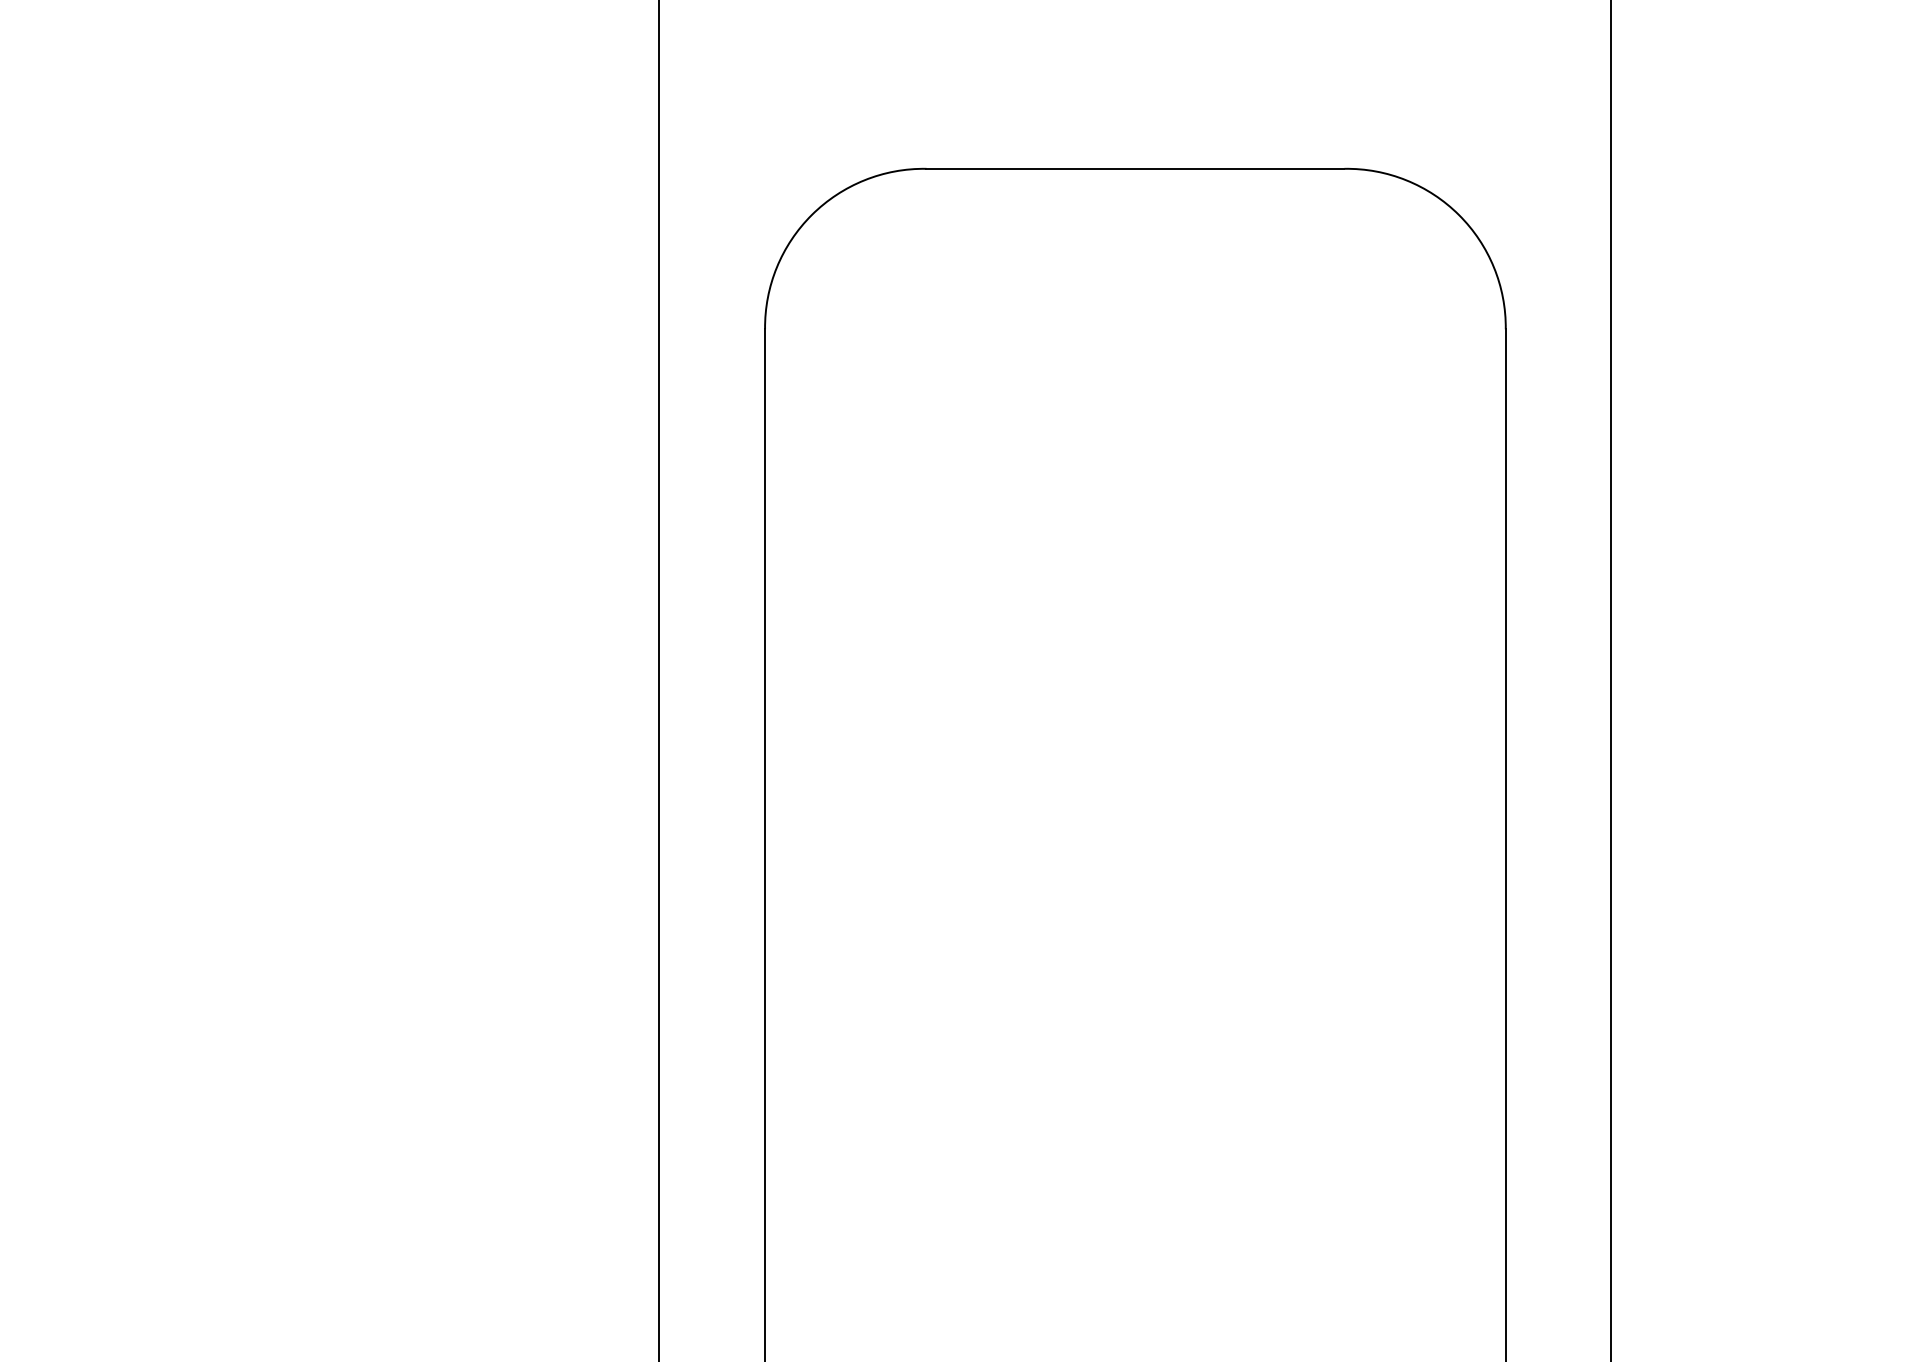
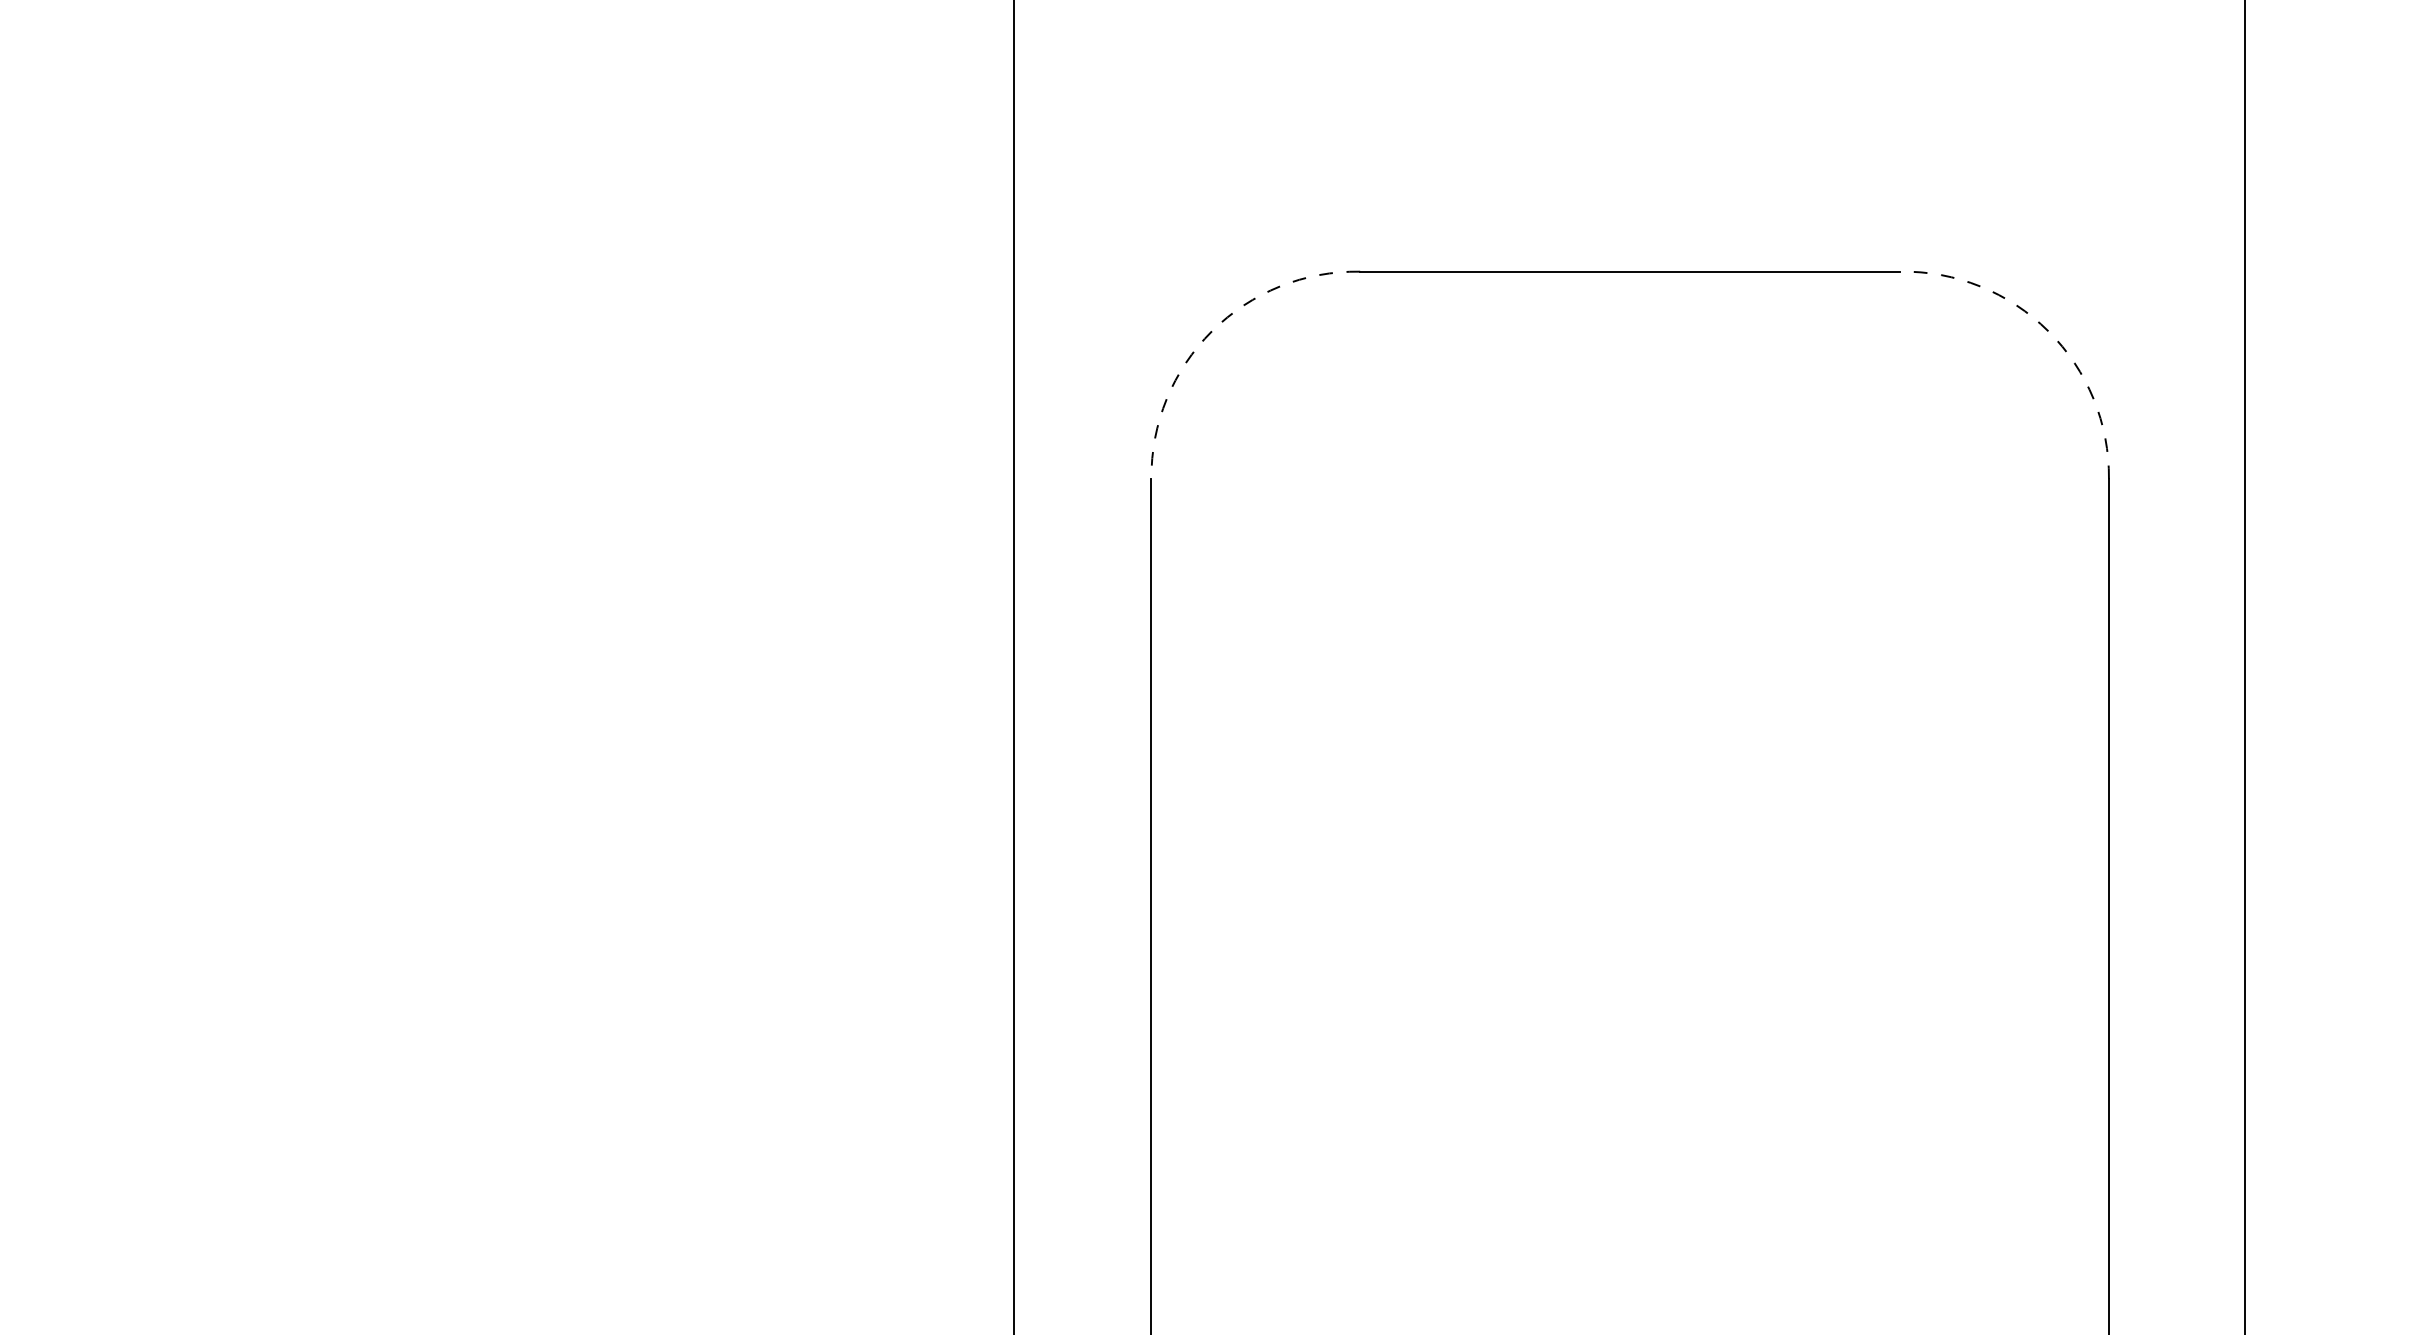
arc: (811, 214) -> (1211, 330), solid -> dashed
arc: (1458, 215) -> (2047, 331), solid -> dashed

